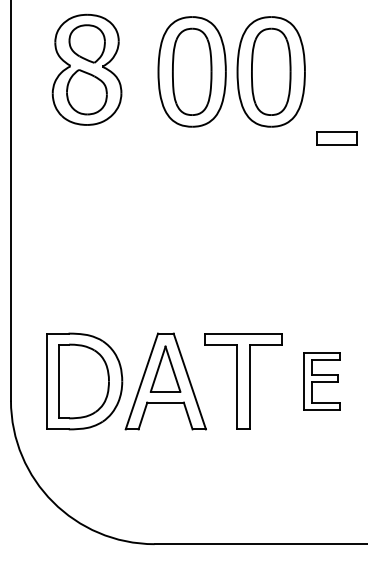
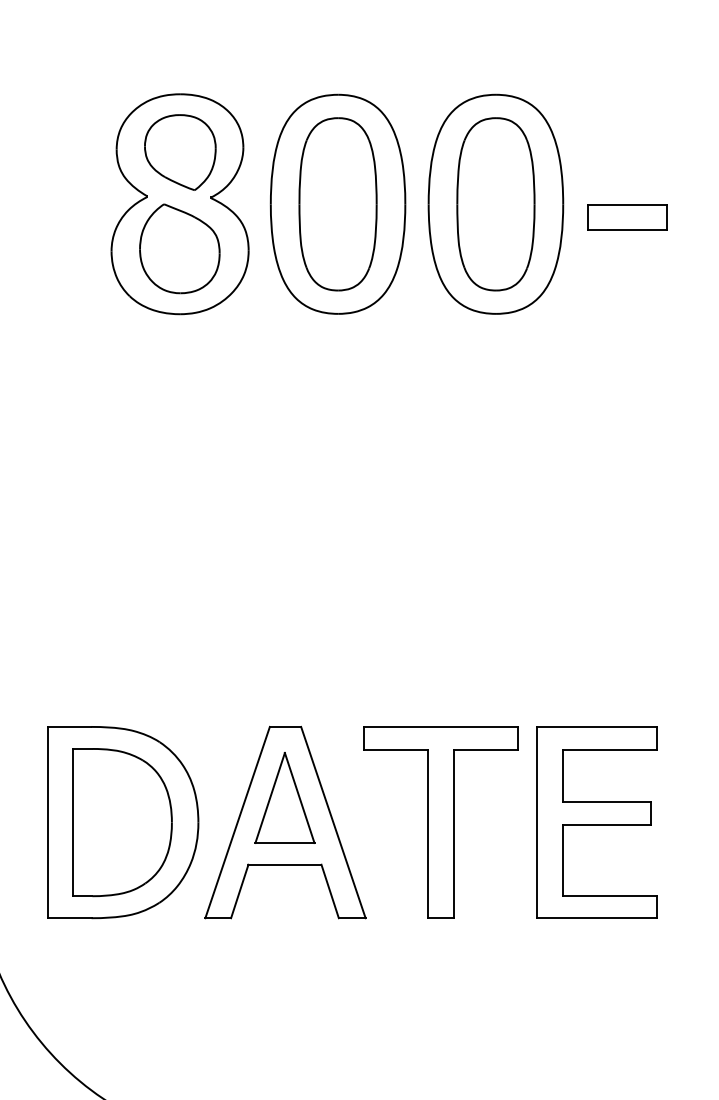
part: (86, 69) -> (178, 203), moved
part: (336, 138) -> (626, 217), moved
part: (321, 381) -> (596, 822), size x1.67

